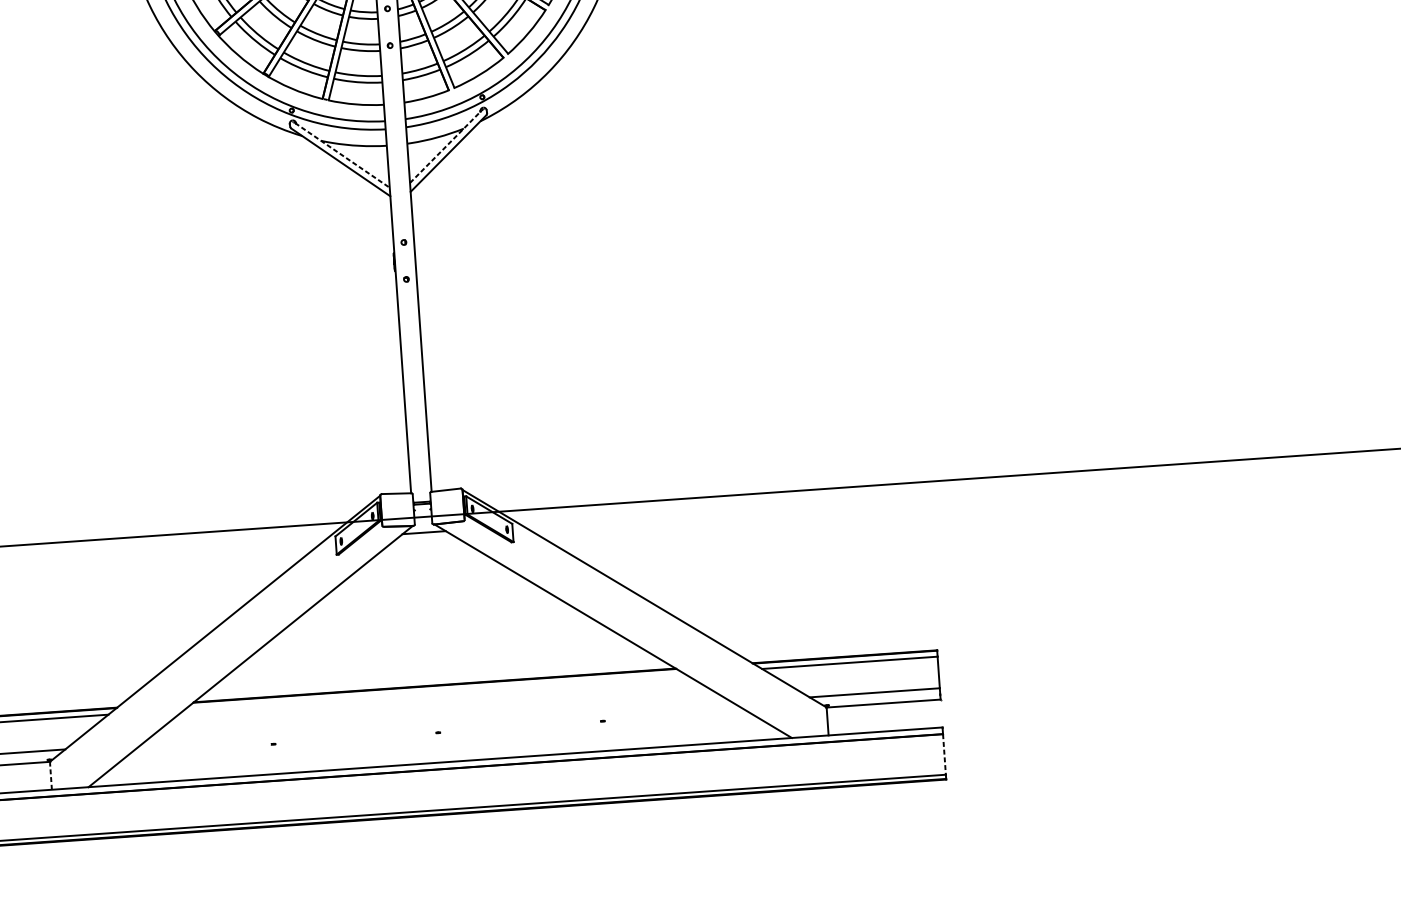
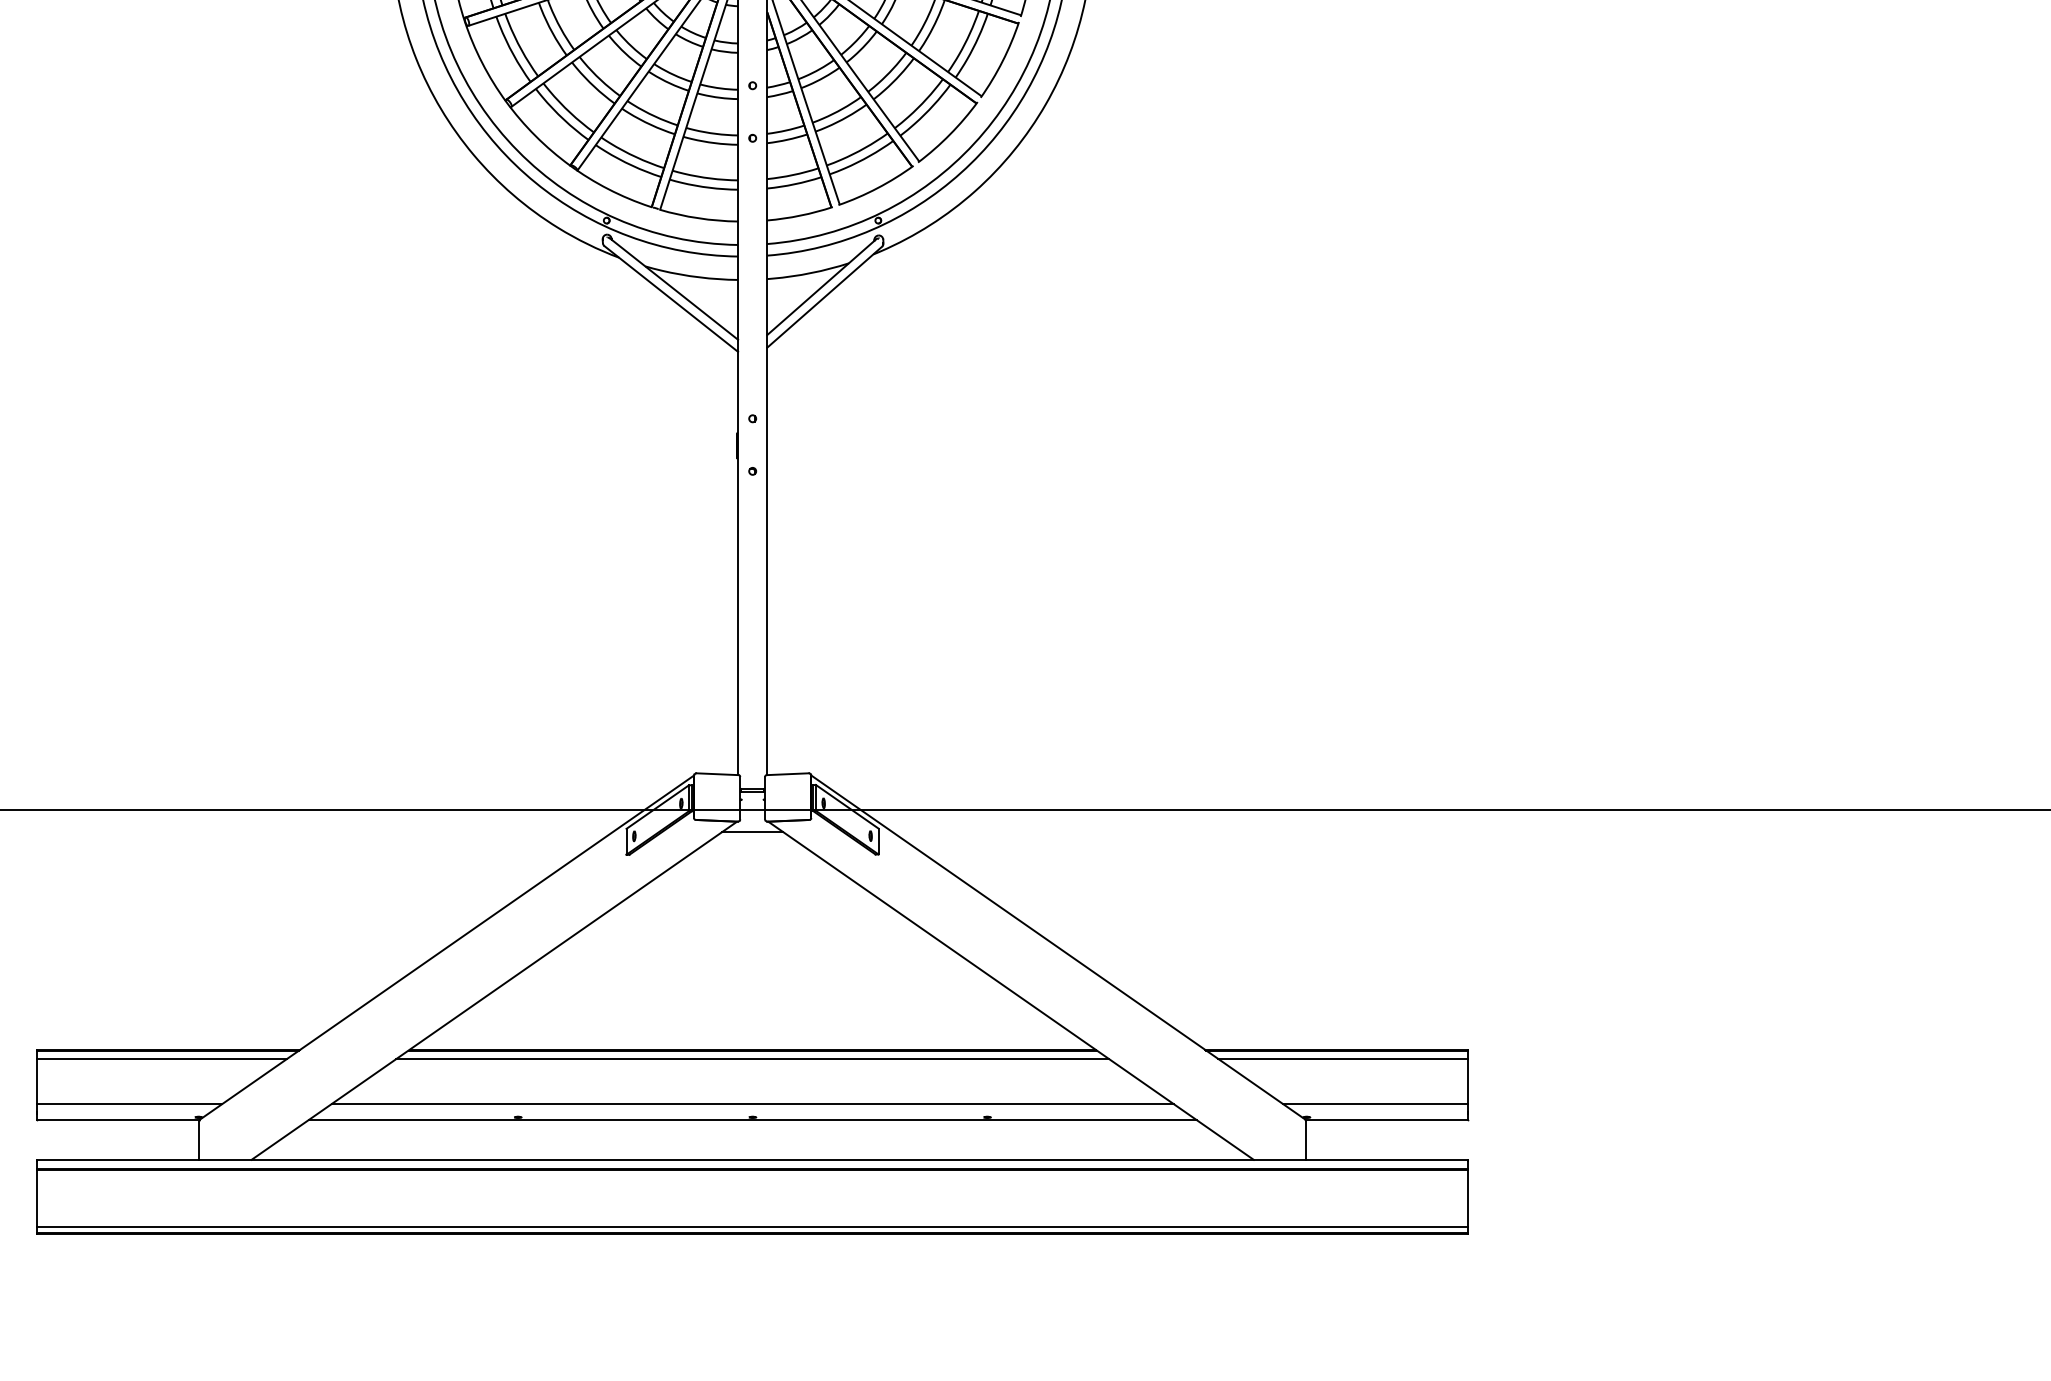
line: (445, 146) -> (821, 286), dashed -> solid
line: (342, 155) -> (674, 289), dashed -> solid
line: (435, 692) -> (752, 1059), added
line: (437, 723) -> (752, 1104), added
line: (438, 734) -> (752, 1120), added
line: (944, 754) -> (1468, 1198), dashed -> solid
line: (51, 776) -> (199, 1140), dashed -> solid

